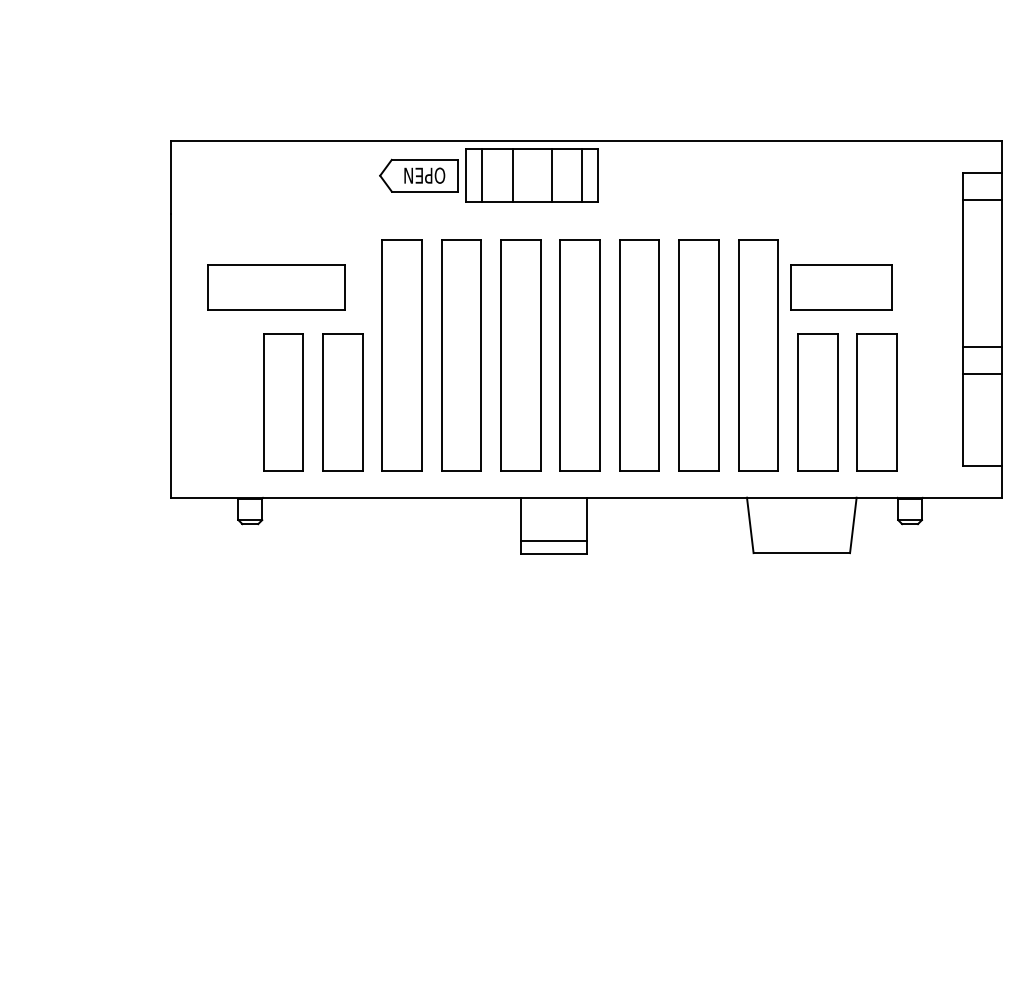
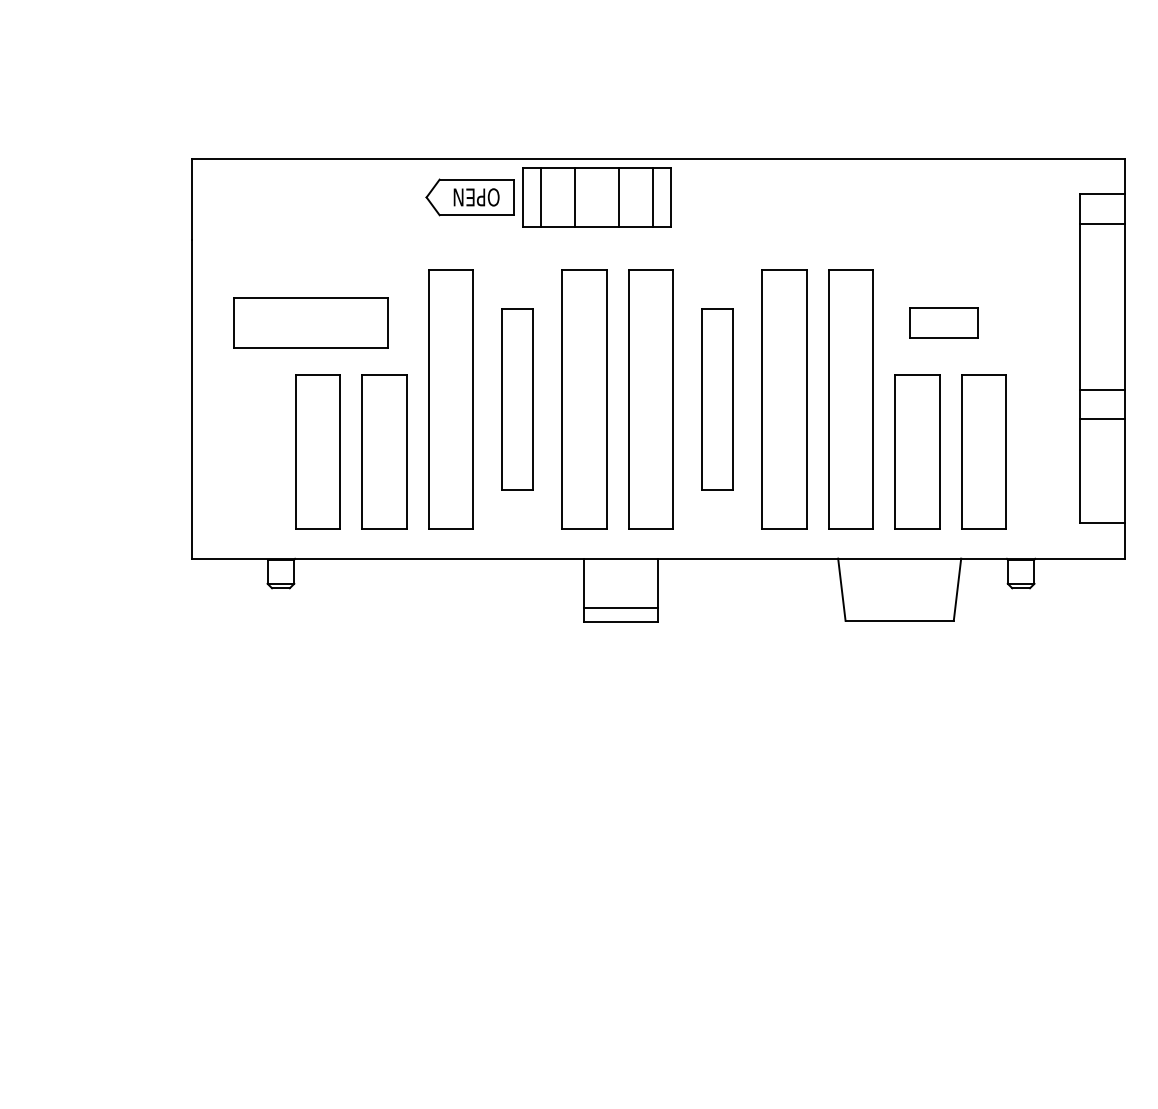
part: (840, 287) -> (943, 322), size x0.6
part: (461, 355) -> (517, 399), size x0.7
part: (639, 355) -> (717, 399), size x0.7

